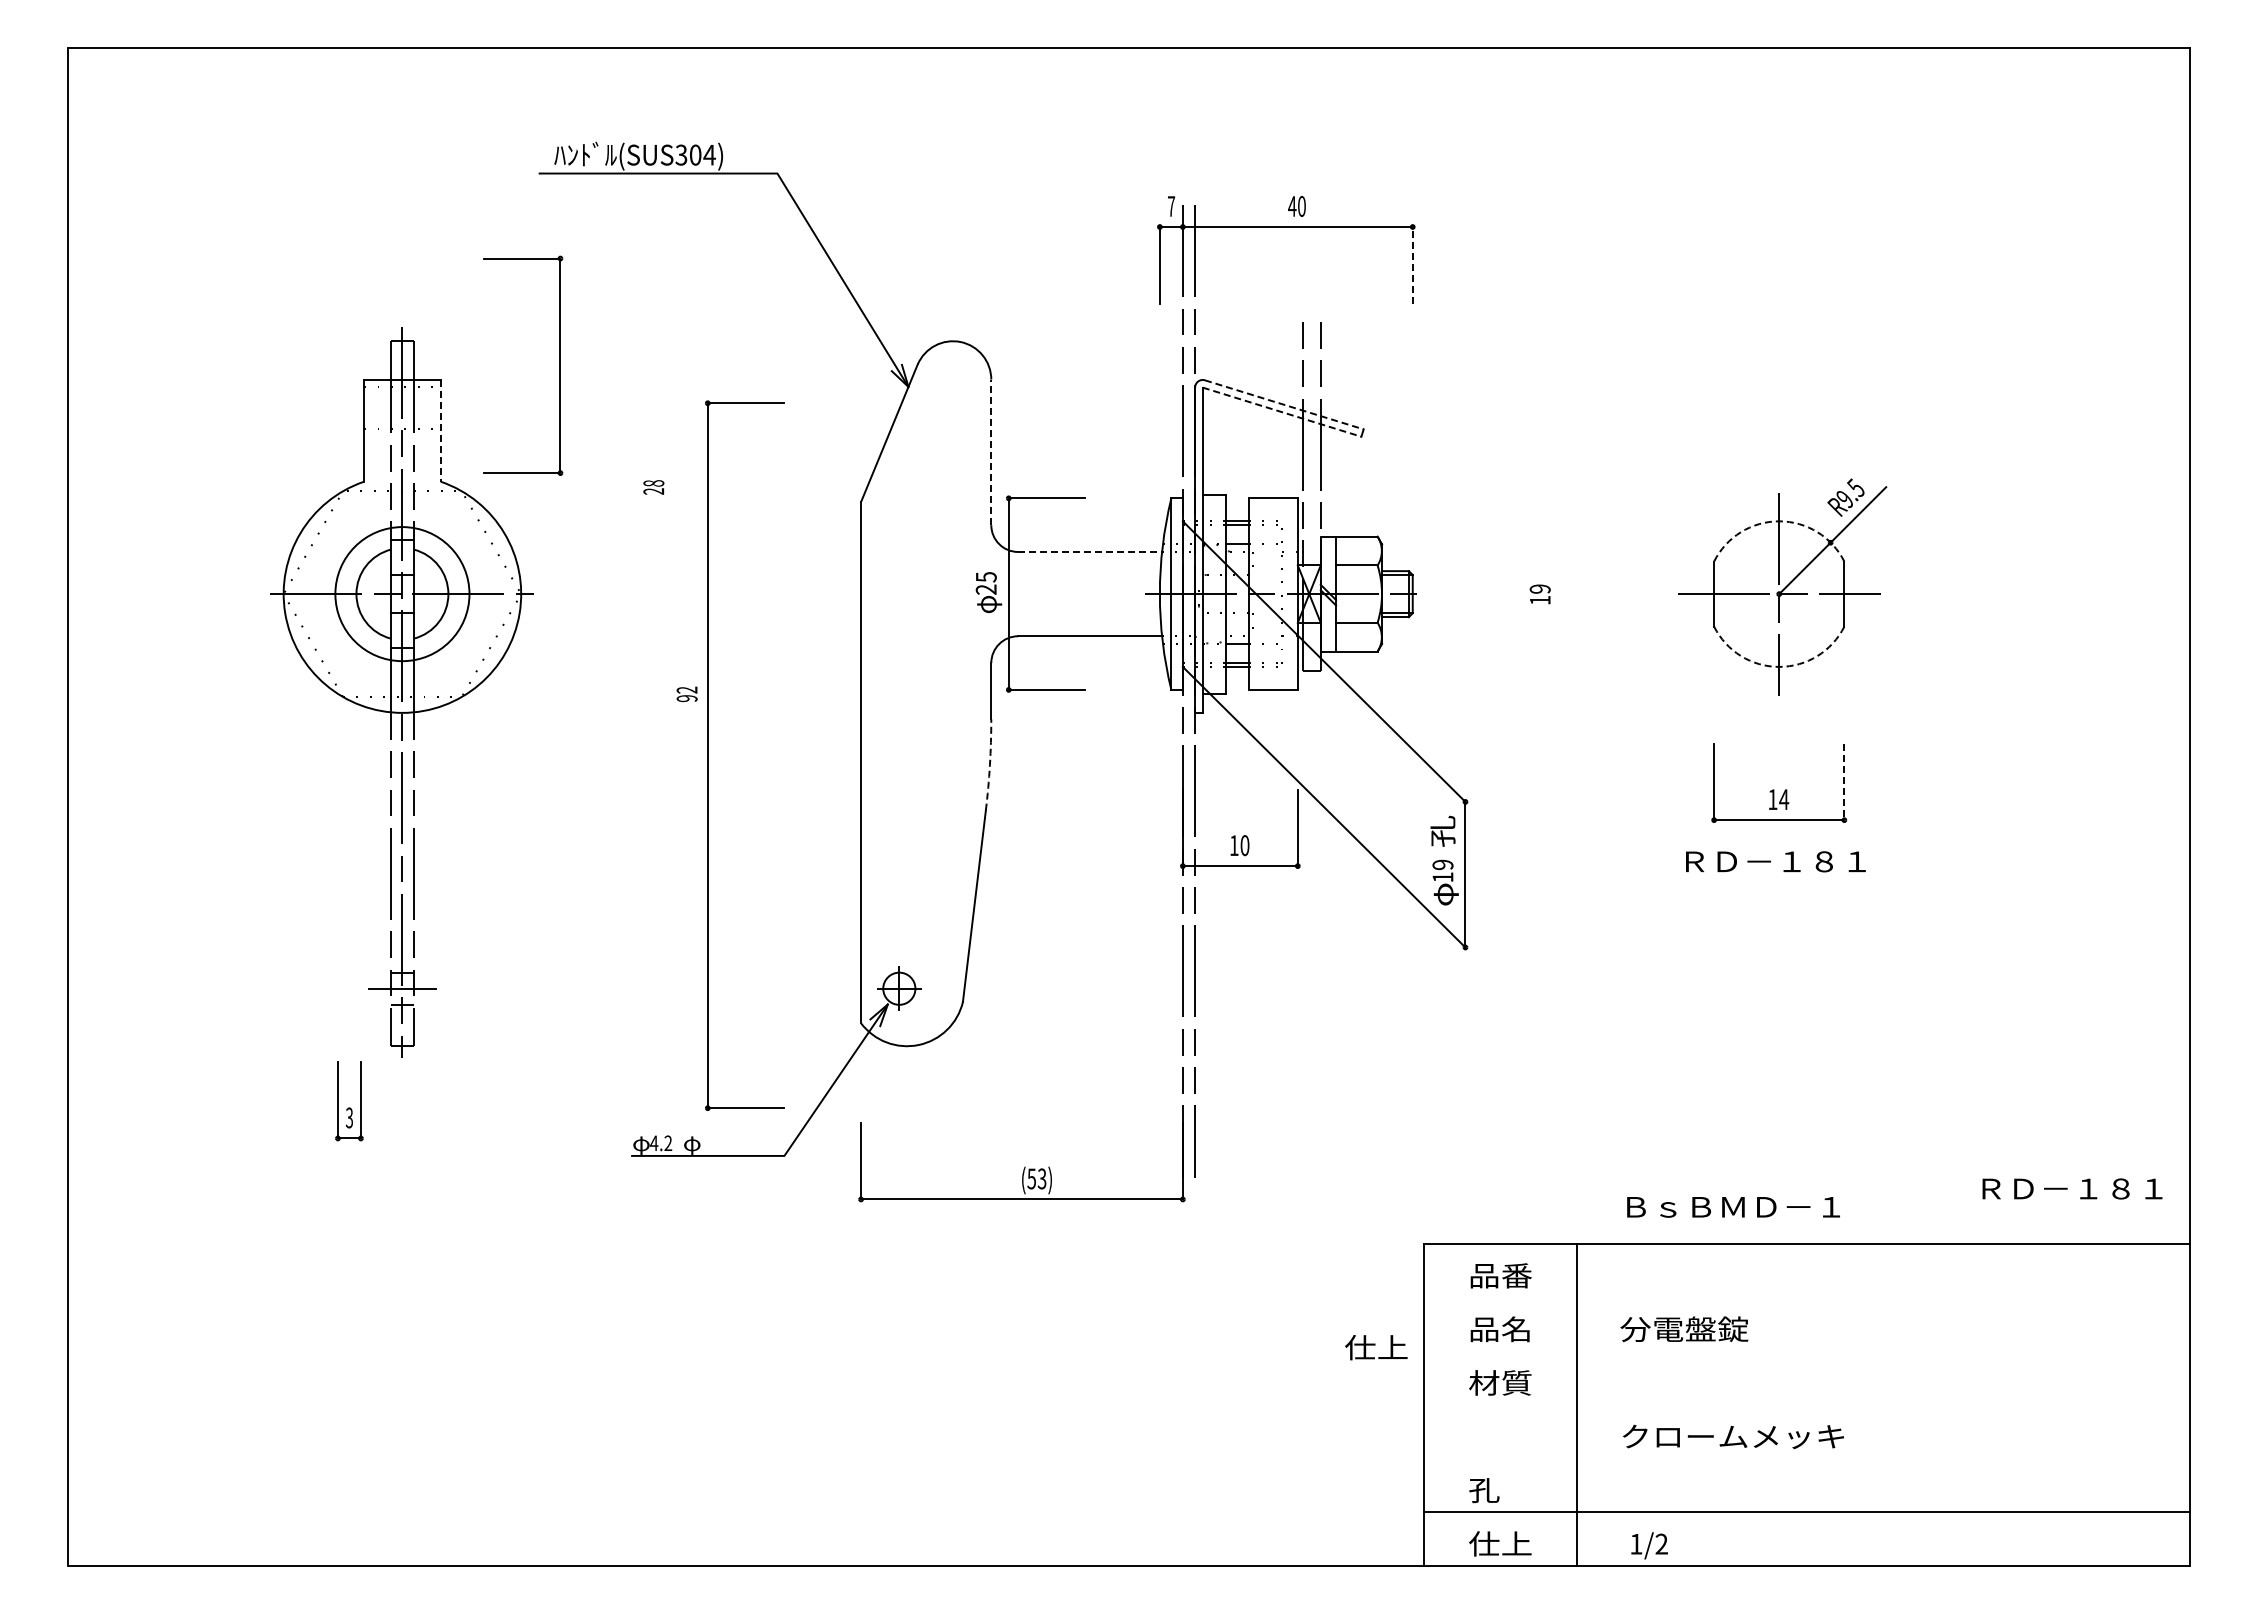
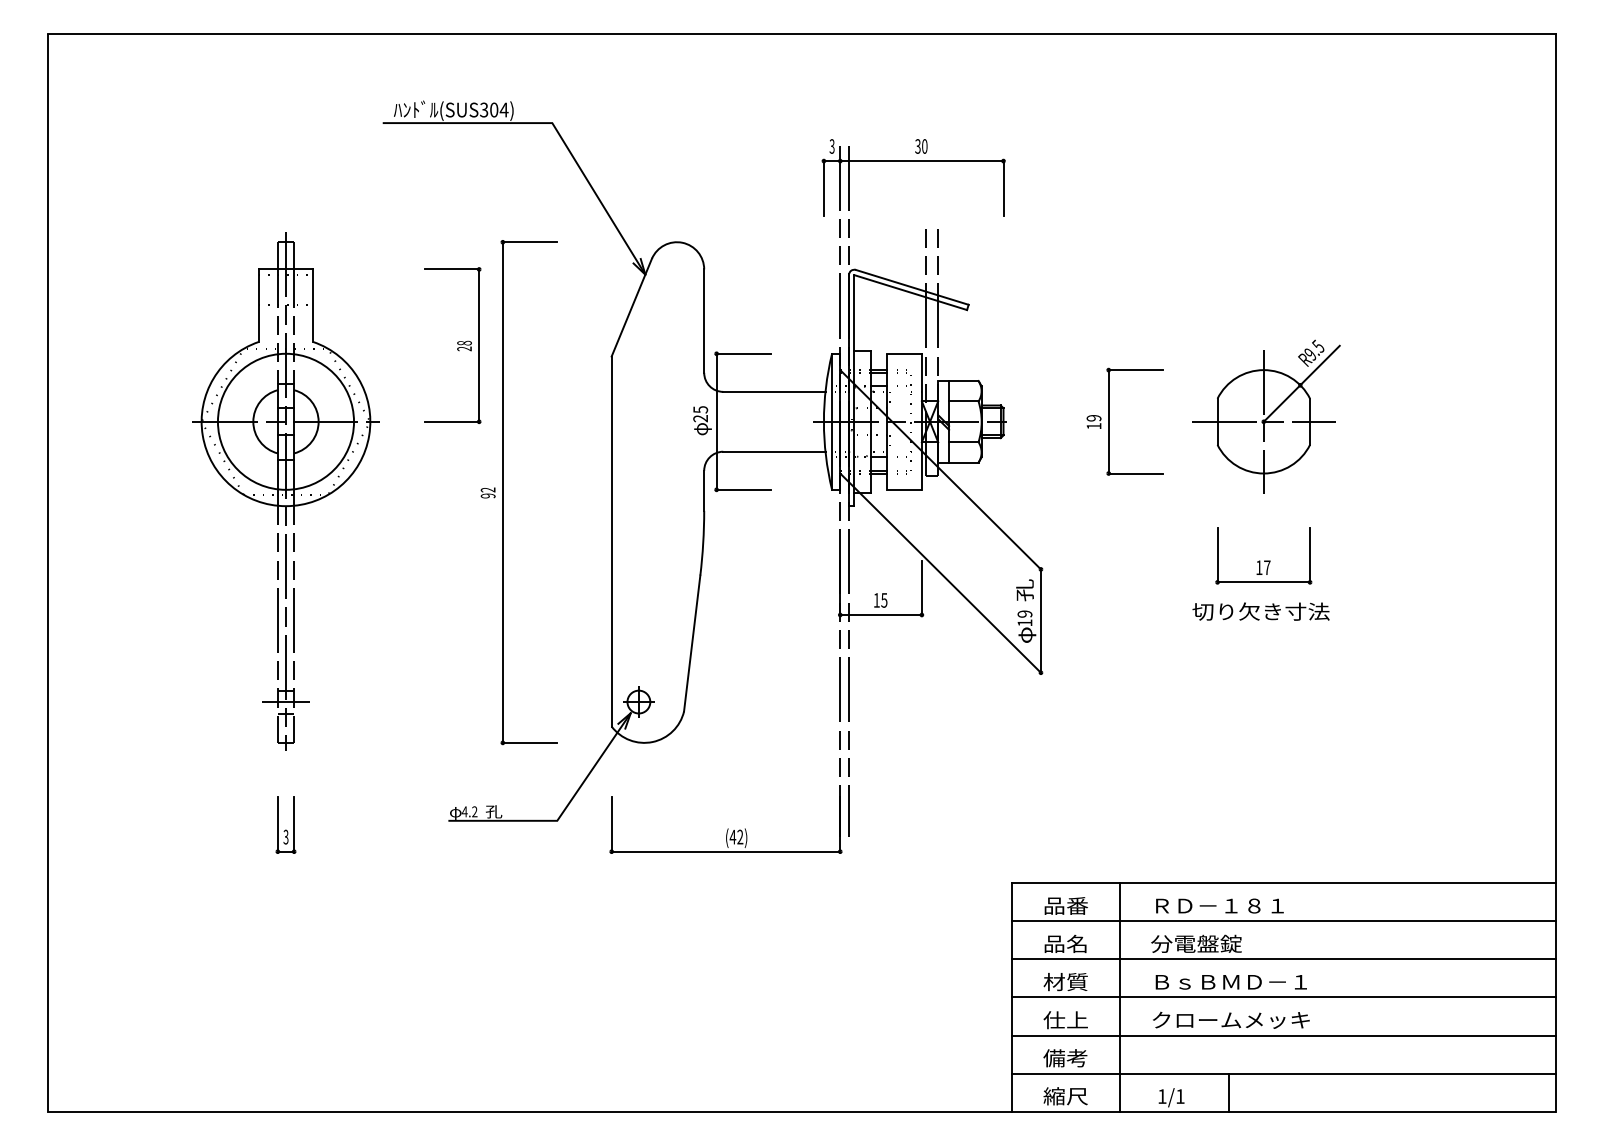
text: (1171, 206) -> (832, 146), 7 -> 3
text: (1292, 206) -> (918, 146), 40 -> 30
line: (1412, 264) -> (1003, 187), dashed -> solid
part: (559, 365) -> (478, 345), moved
line: (1284, 405) -> (912, 287), dashed -> solid
line: (1282, 412) -> (911, 292), dashed -> solid
line: (440, 431) -> (313, 306), dashed -> solid
line: (991, 452) -> (704, 321), dashed -> solid
arc: (1779, 521) -> (1263, 370), dashed -> solid
line: (1090, 551) -> (774, 391), dashed -> solid
circle: (402, 593) -> (286, 421), size x1.43
part: (1561, 593) -> (1109, 421), added
arc: (1779, 666) -> (1263, 473), dashed -> solid
part: (708, 755) -> (503, 492), moved
arc: (989, 765) -> (702, 543), dashed -> solid
line: (1844, 782) -> (1310, 555), dashed -> solid
text: (1784, 799) -> (1267, 567), 14 -> 17
text: (1244, 845) -> (884, 600), 10 -> 15
text: (1774, 861) -> (1260, 611), ＲＤ－１８１ -> 切り欠き寸法
part: (349, 1101) -> (286, 825), moved
text: (694, 1144) -> (493, 812), φ -> 孔
text: (1036, 1178) -> (736, 836), (53) -> (42)
text: (2072, 1188) -> (1219, 905), moved
text: (1733, 1207) -> (1231, 982), moved
line: (1807, 1297) -> (1283, 921), added
text: (1376, 1347) -> (1065, 1020), moved
line: (1807, 1351) -> (1283, 959), added
line: (1807, 1404) -> (1283, 997), added
line: (1807, 1458) -> (1283, 1035), added
text: (1499, 1490) -> (1065, 1058), 孔 -> 備考
line: (1730, 1538) -> (1229, 1092), added
text: (1500, 1543) -> (1065, 1096), 仕上 -> 縮尺
text: (1661, 1543) -> (1180, 1096), 1/2 -> 1/1

